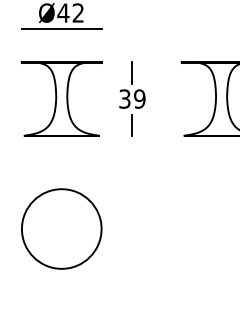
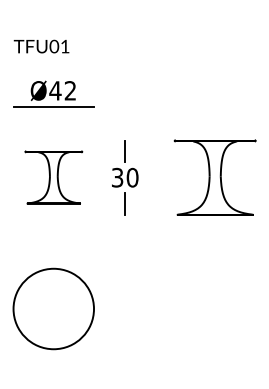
part: (61, 98) -> (53, 177), size x0.7
text: (139, 98) -> (132, 177), 39 -> 30

